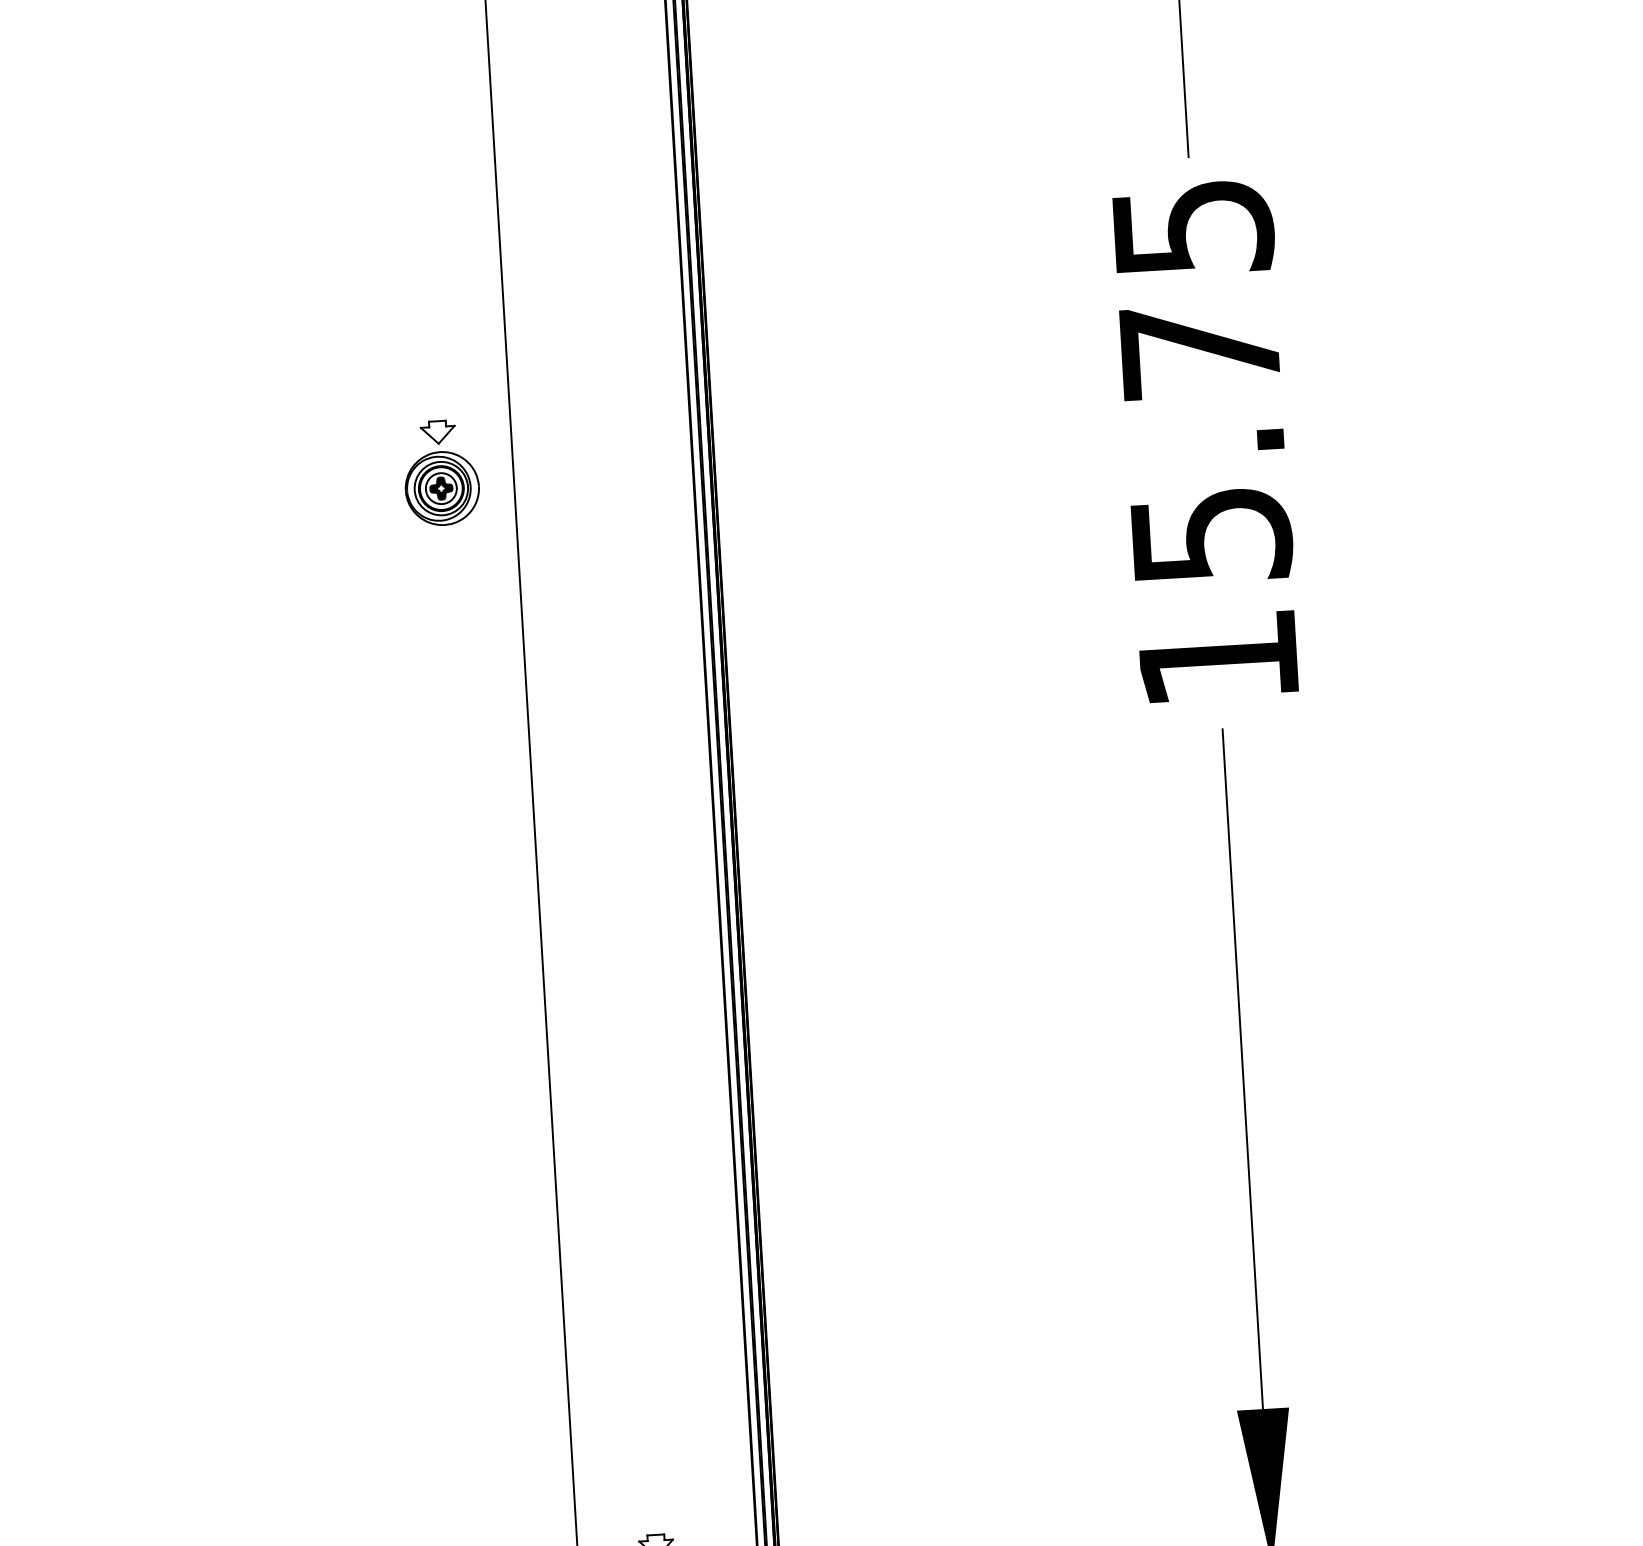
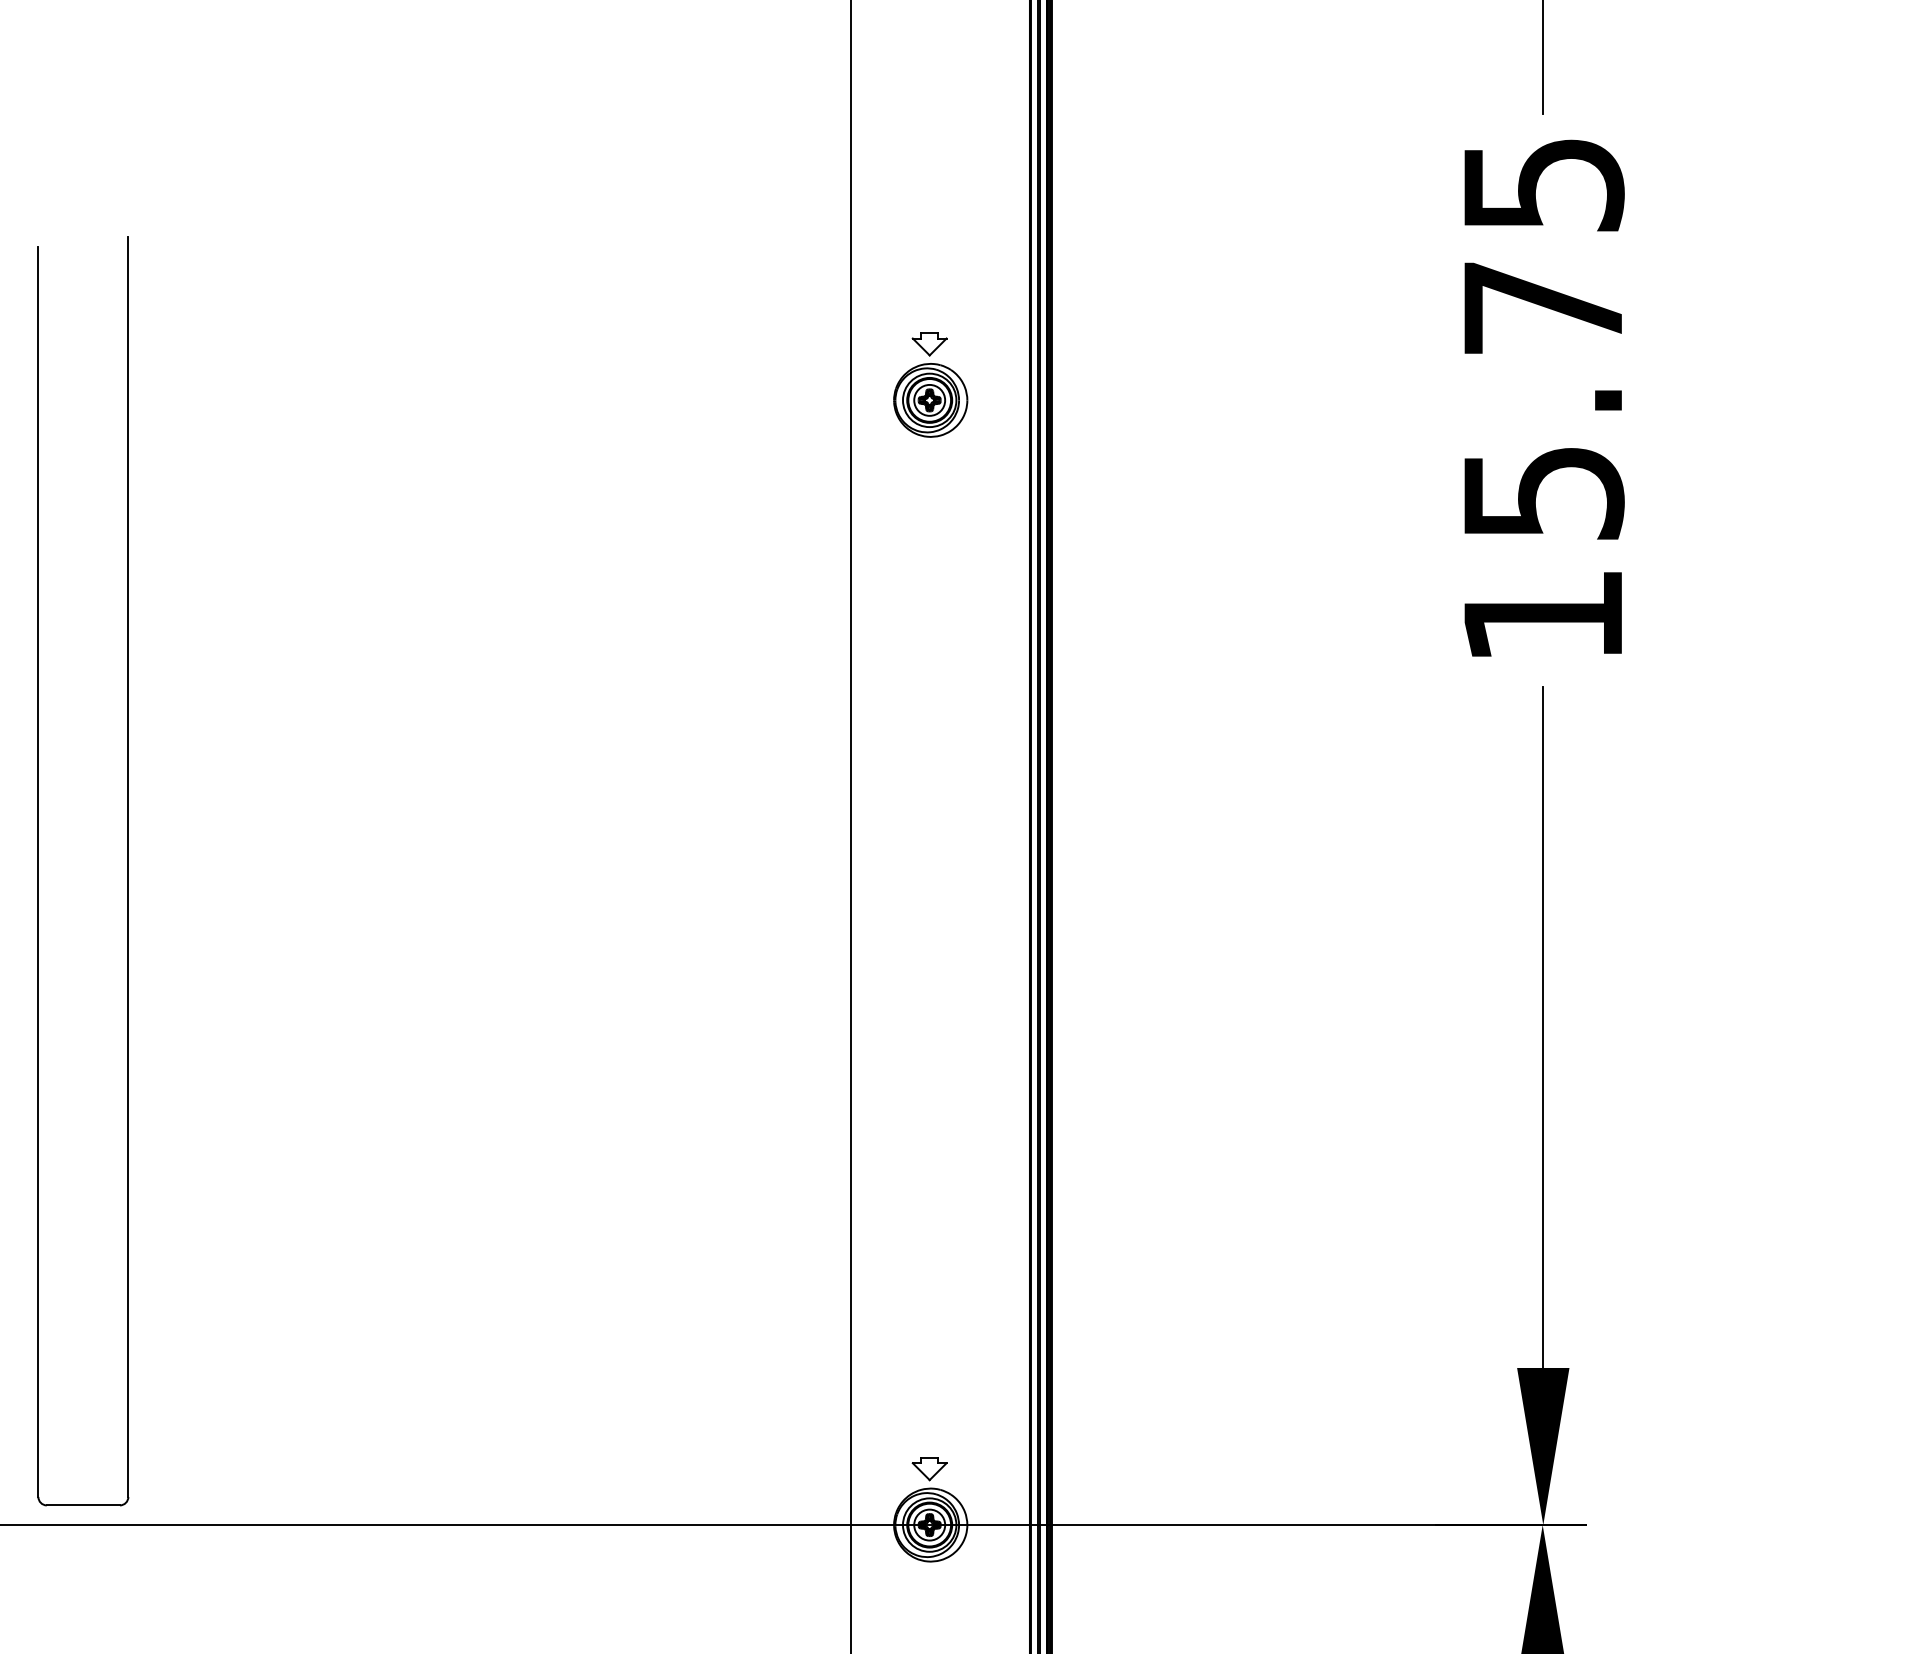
part: (441, 472) -> (930, 384), moved

